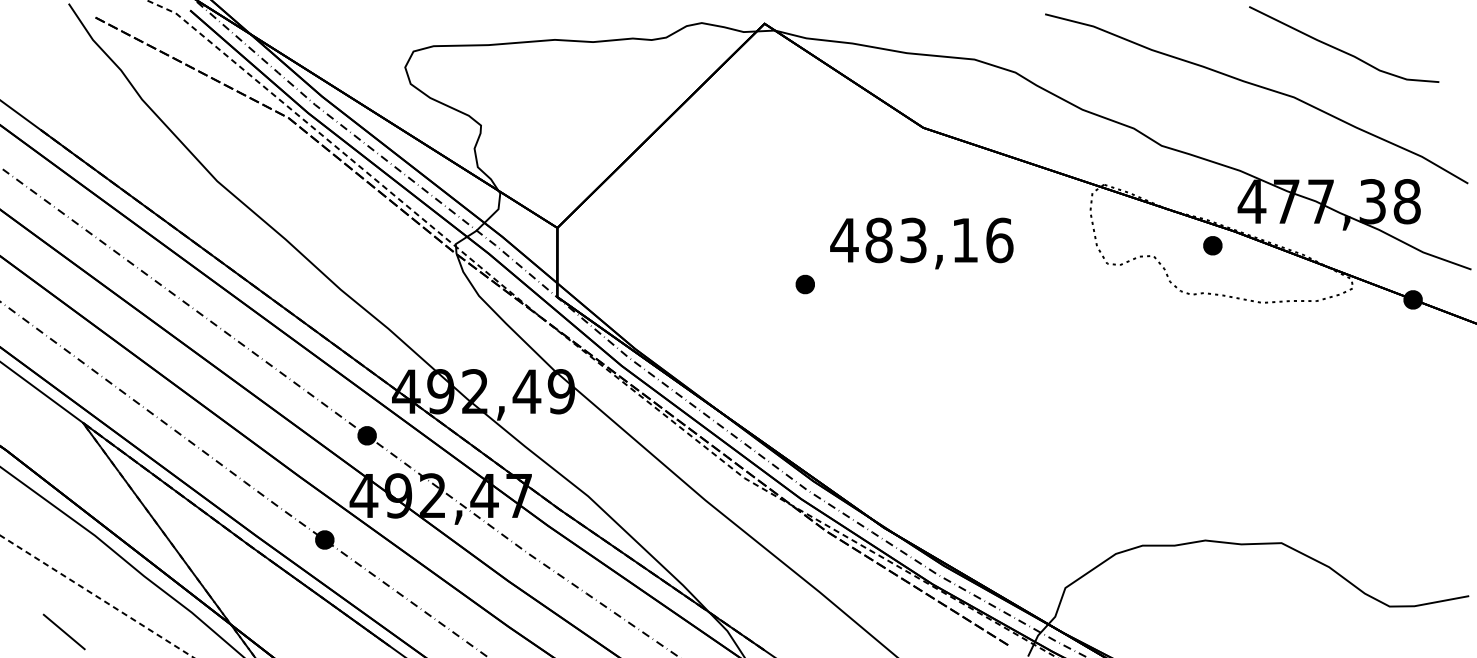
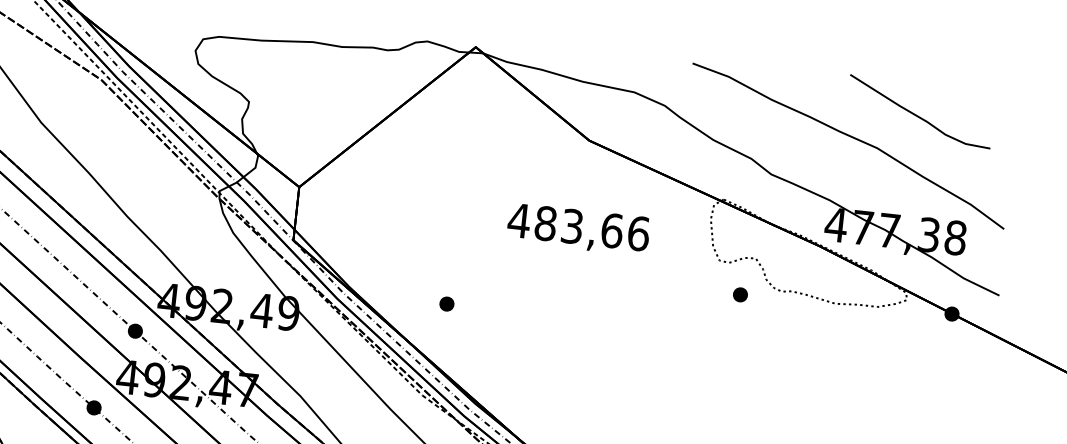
text: (965, 240) -> (612, 230), 483,16 -> 483,66
part: (1212, 245) -> (740, 294), moved
part: (804, 284) -> (446, 304), moved

